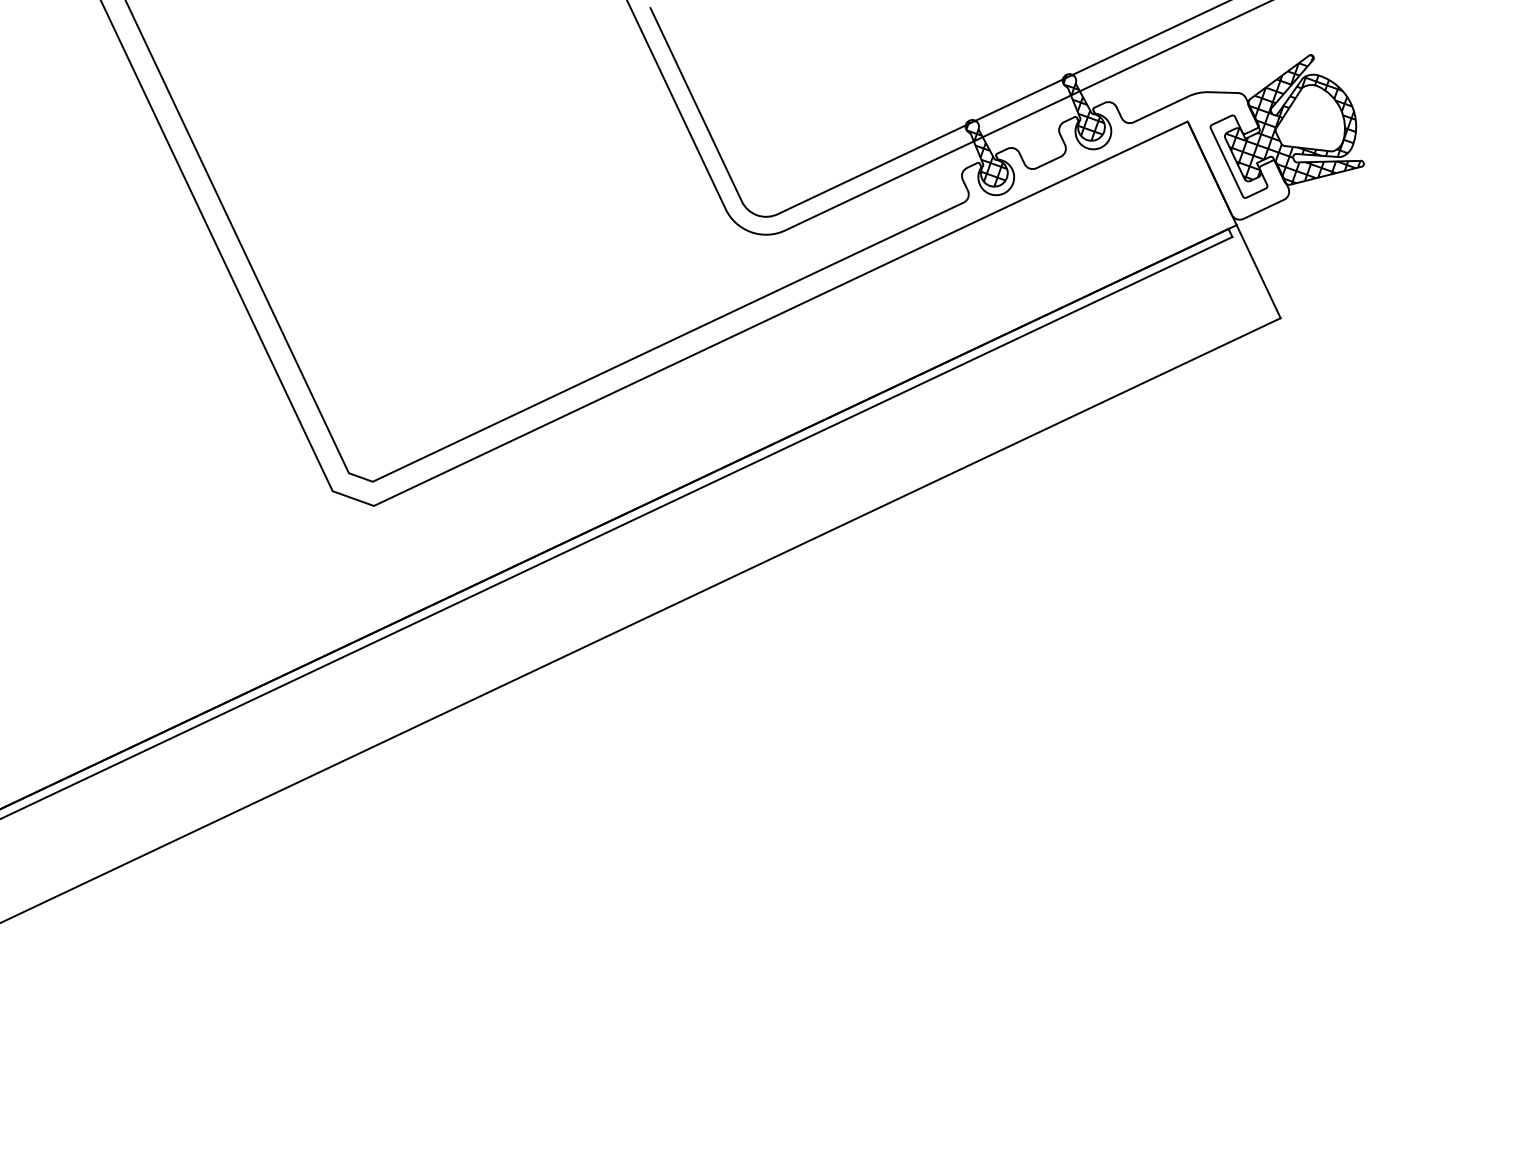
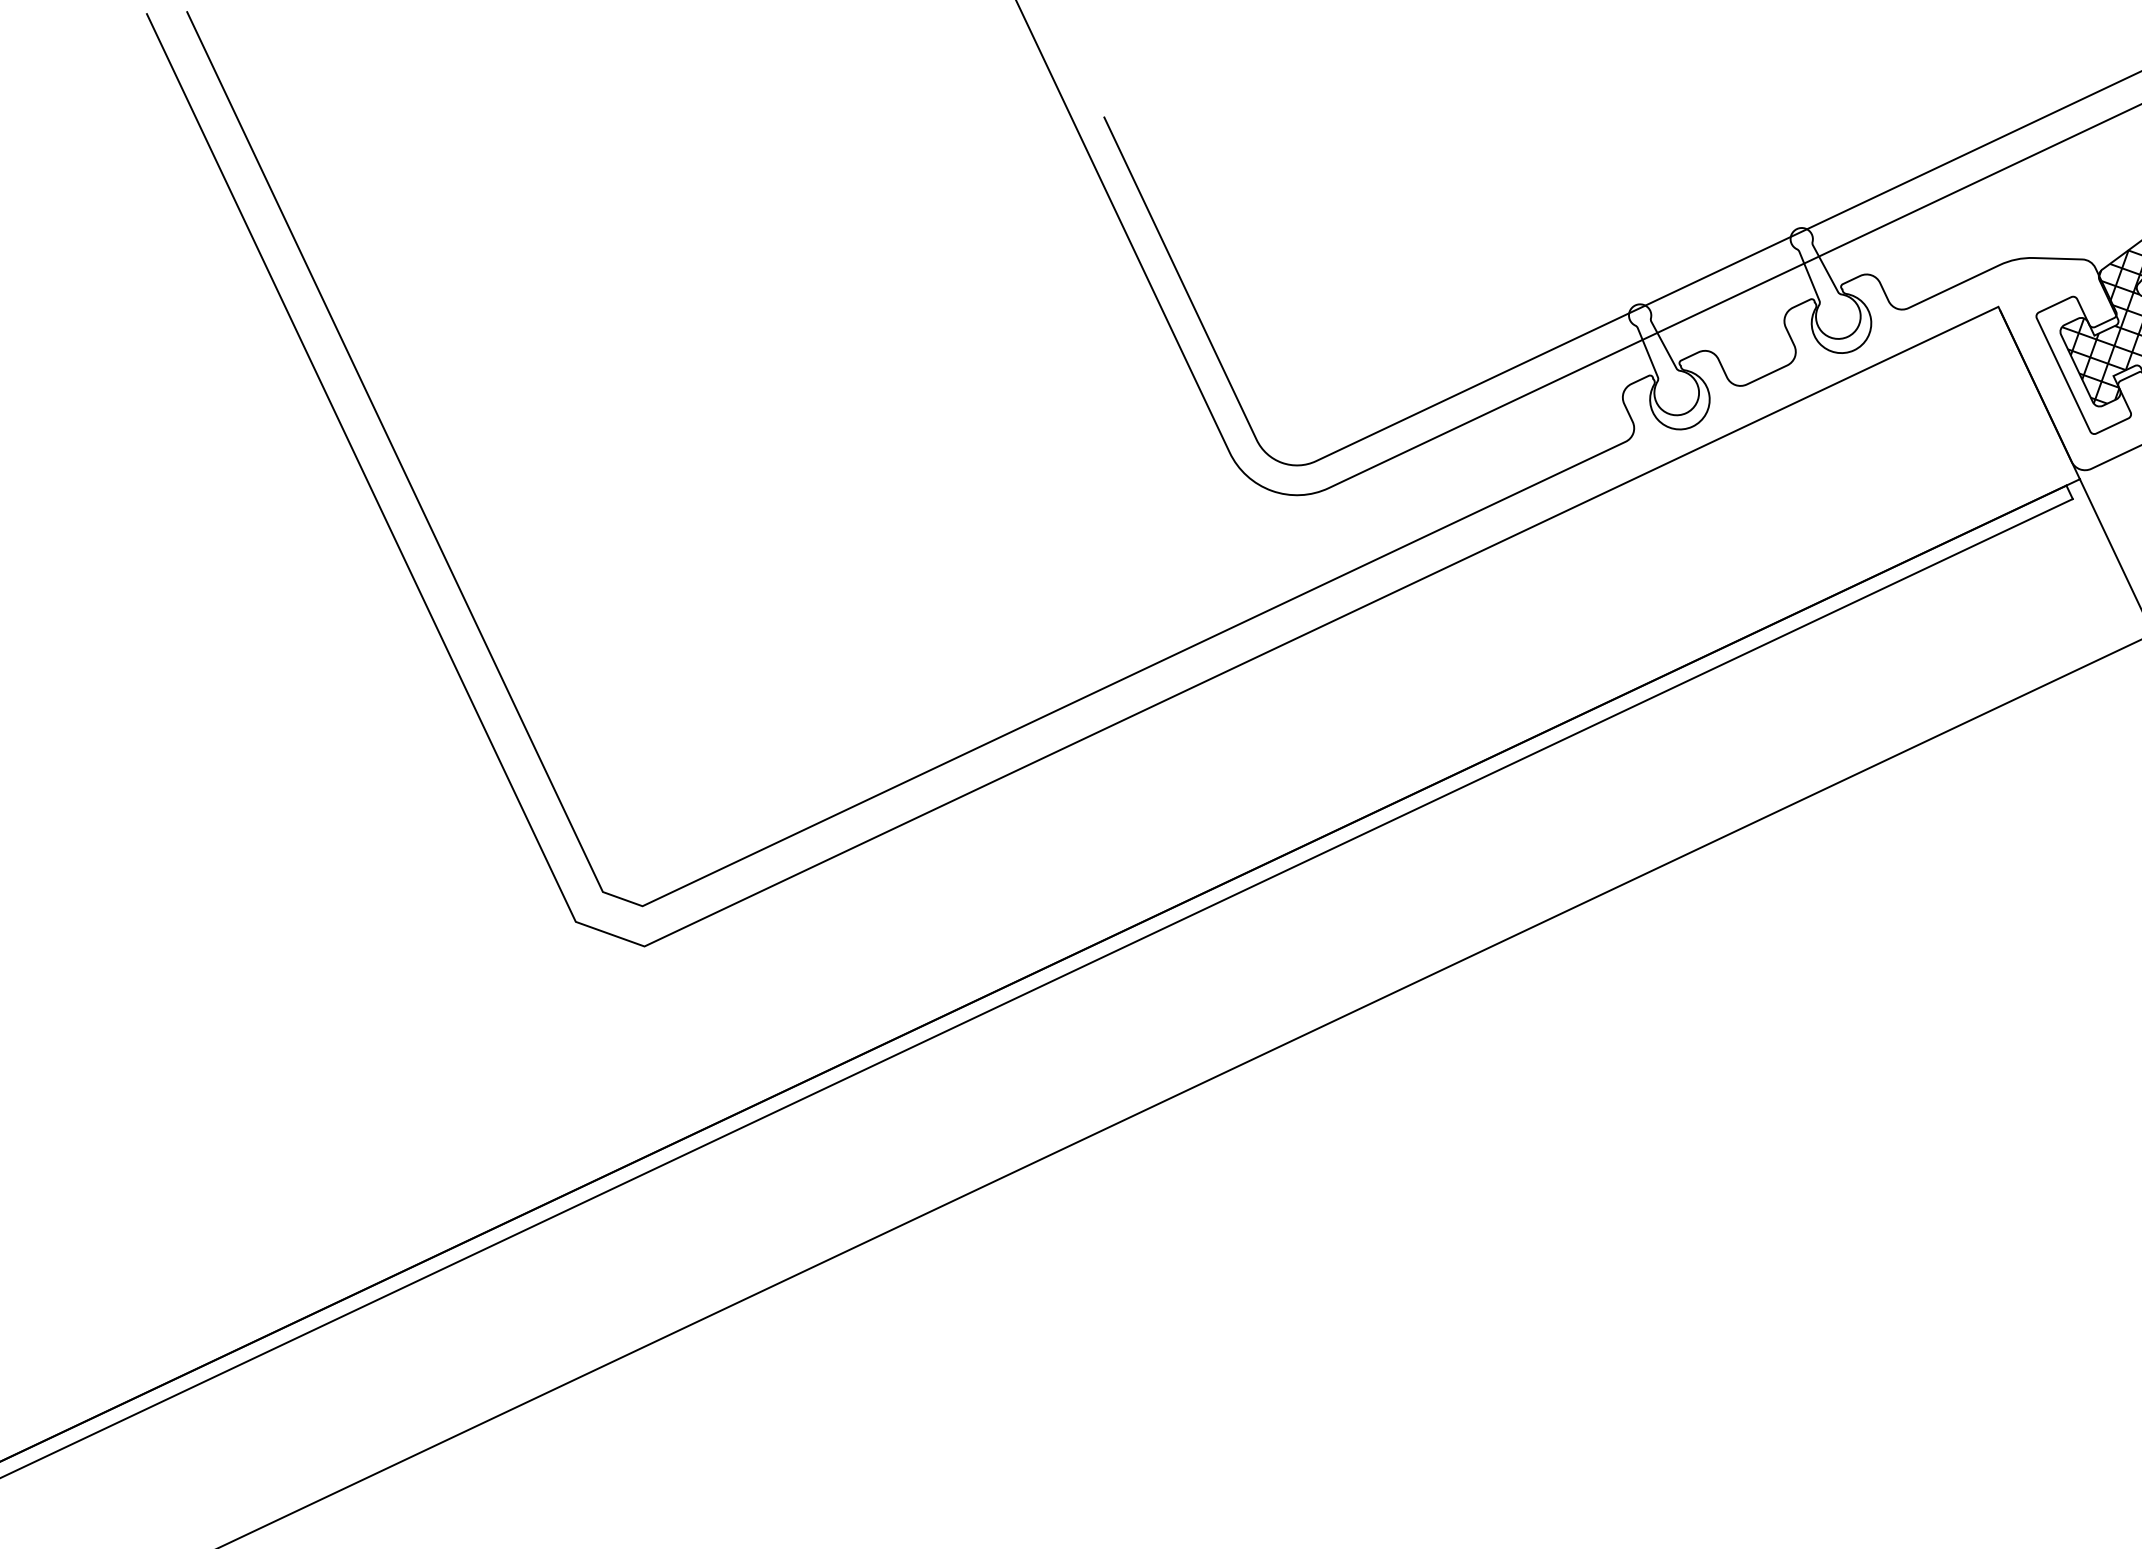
hatch: (1083, 107) -> (1825, 283), removed
hatch: (986, 153) -> (1663, 360), removed

